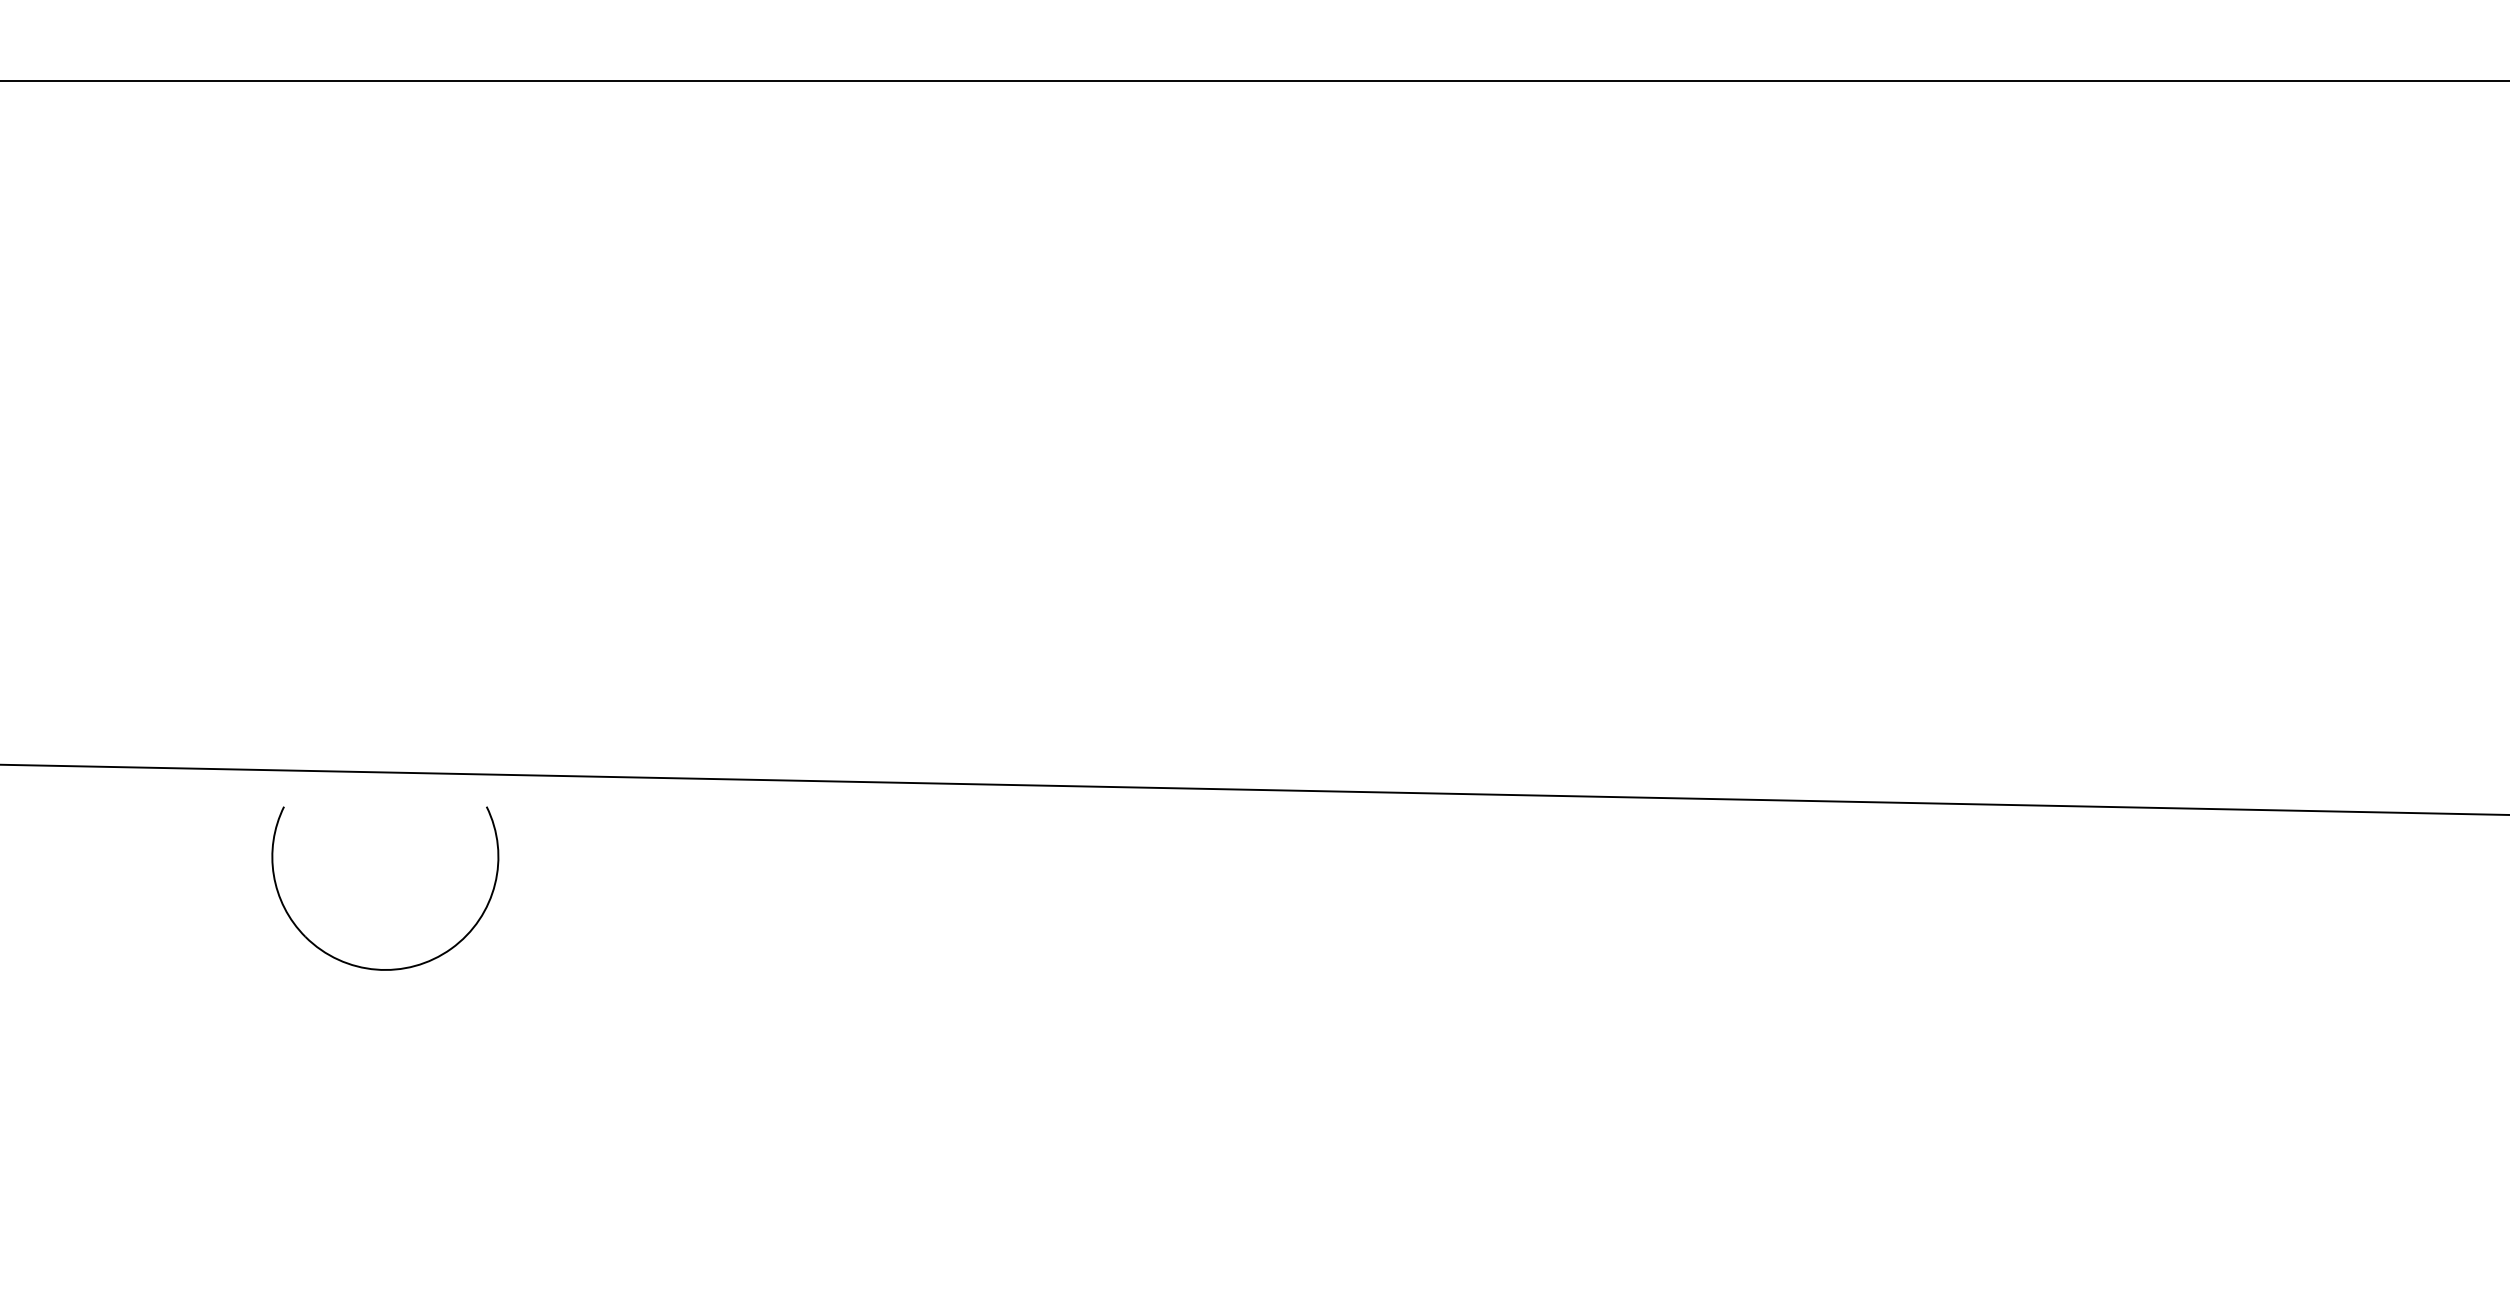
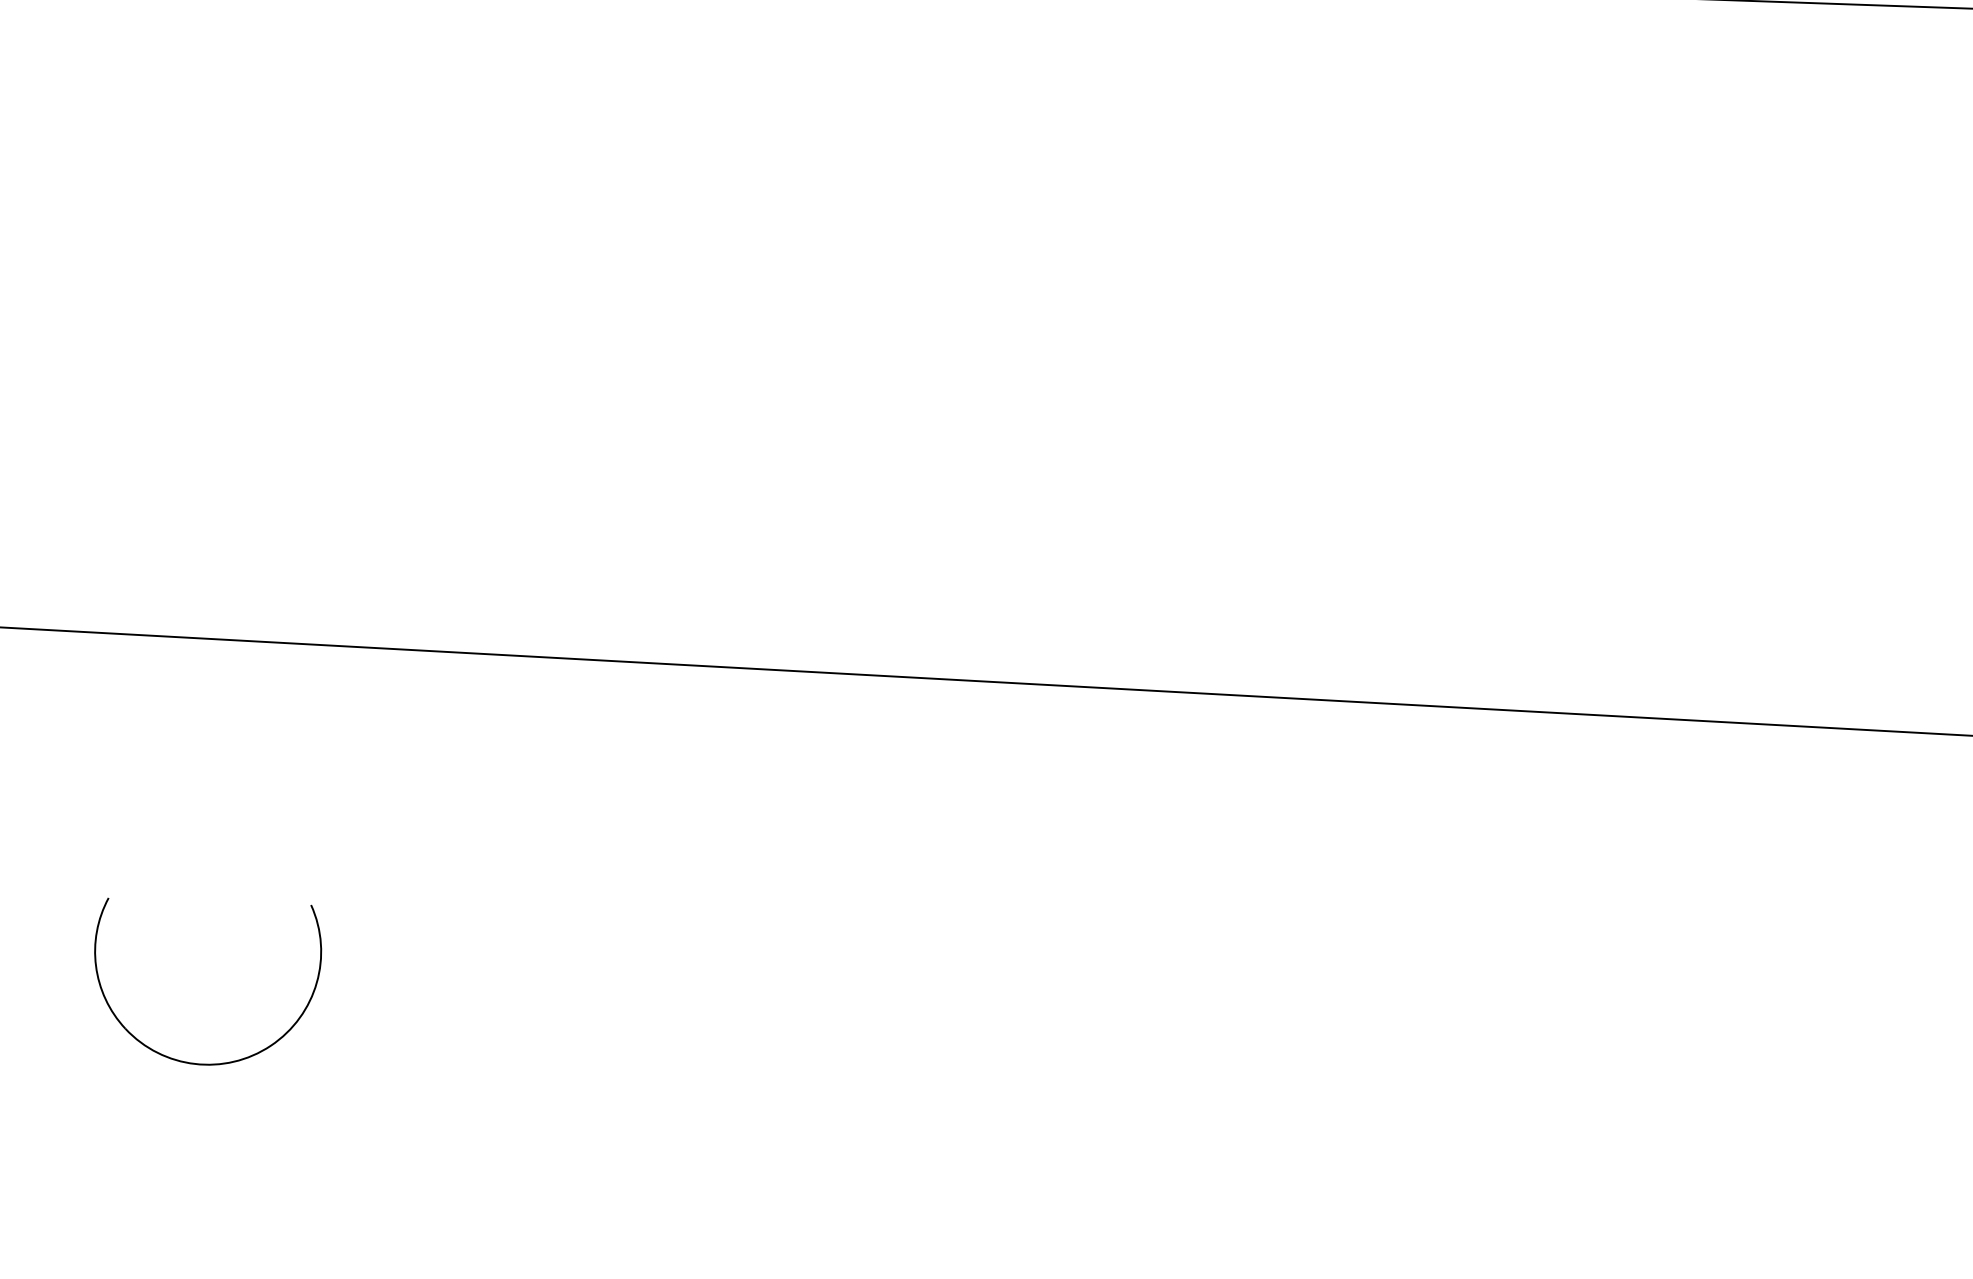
part: (379, 968) -> (198, 1062), moved

